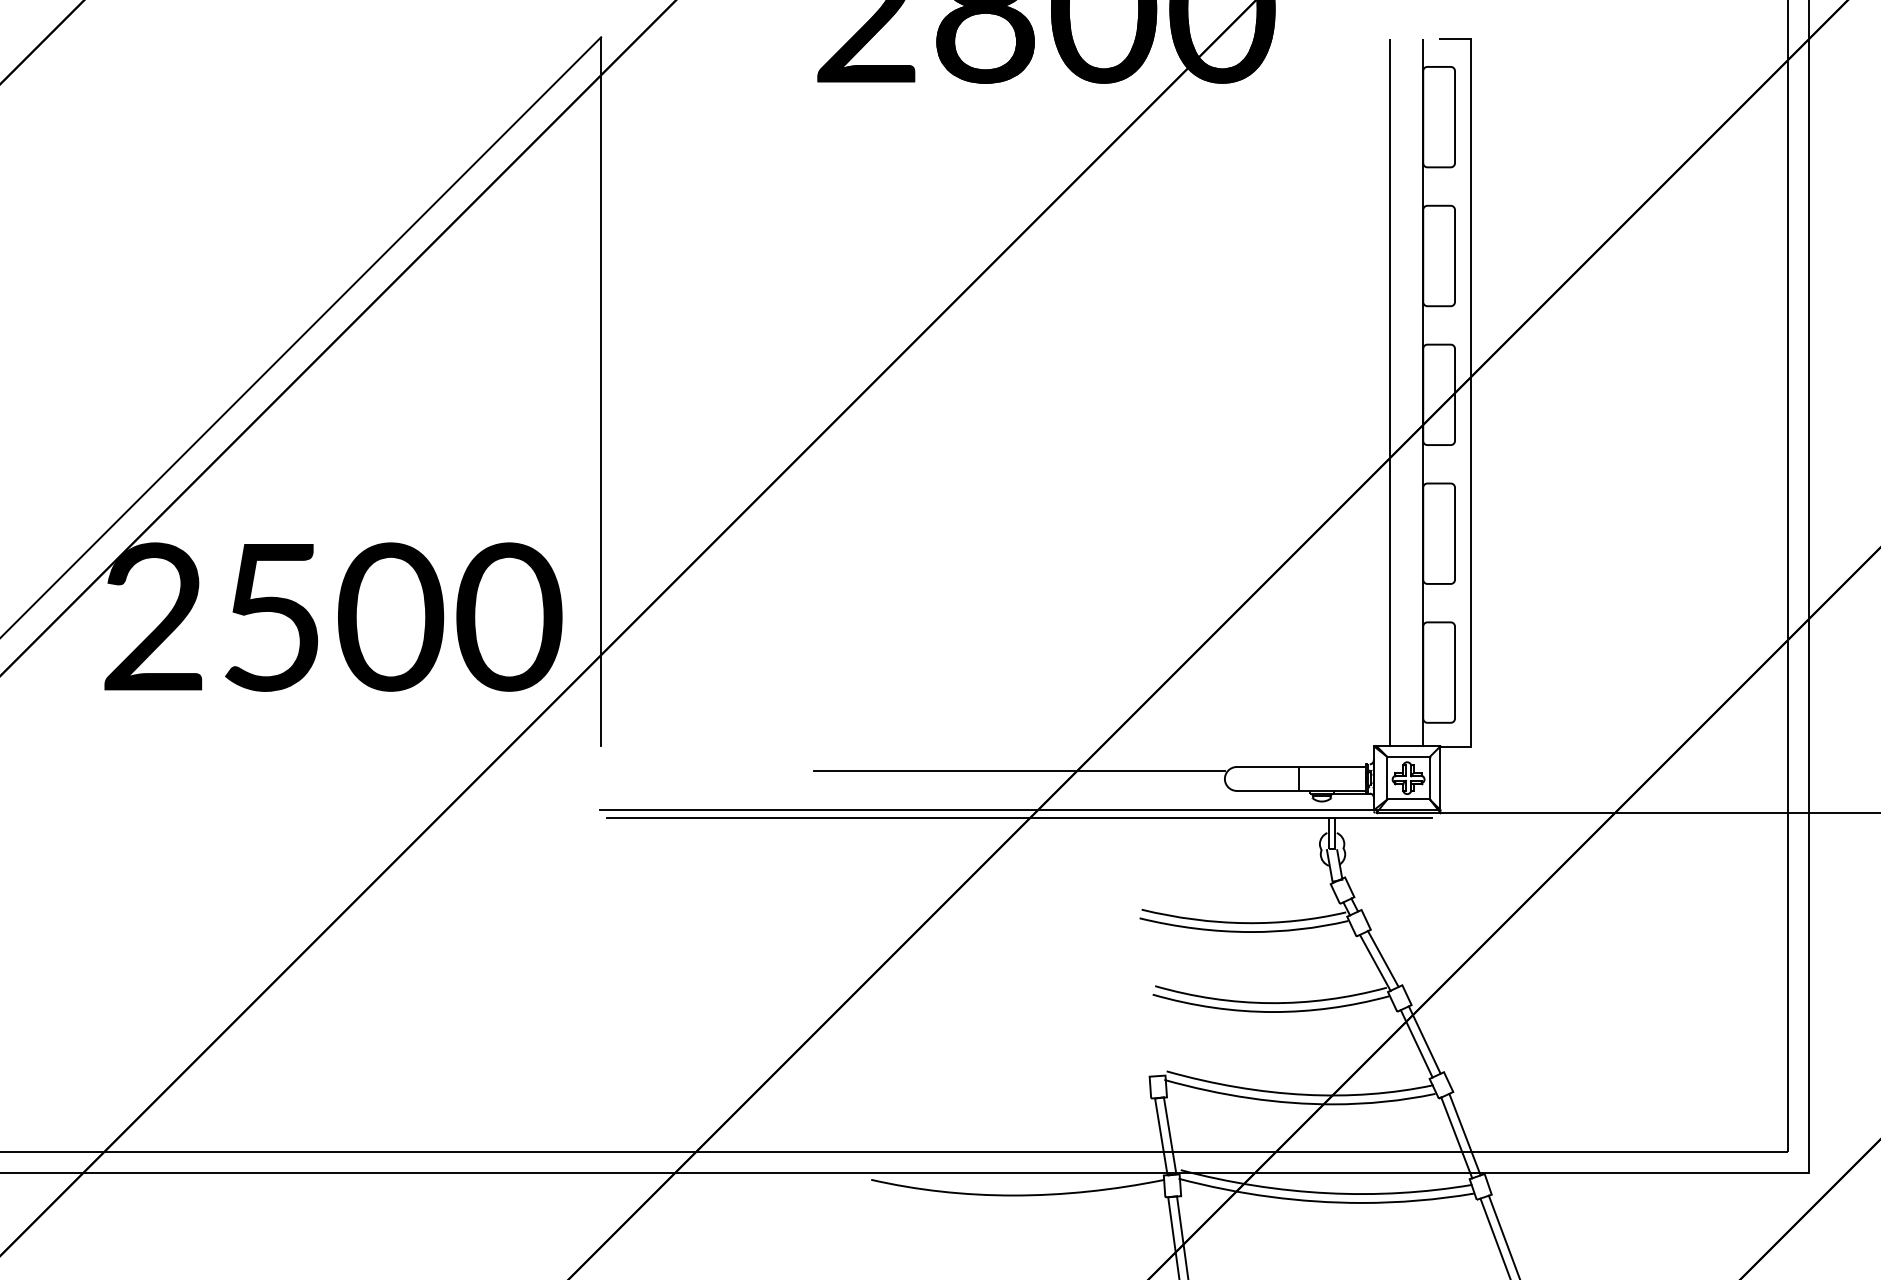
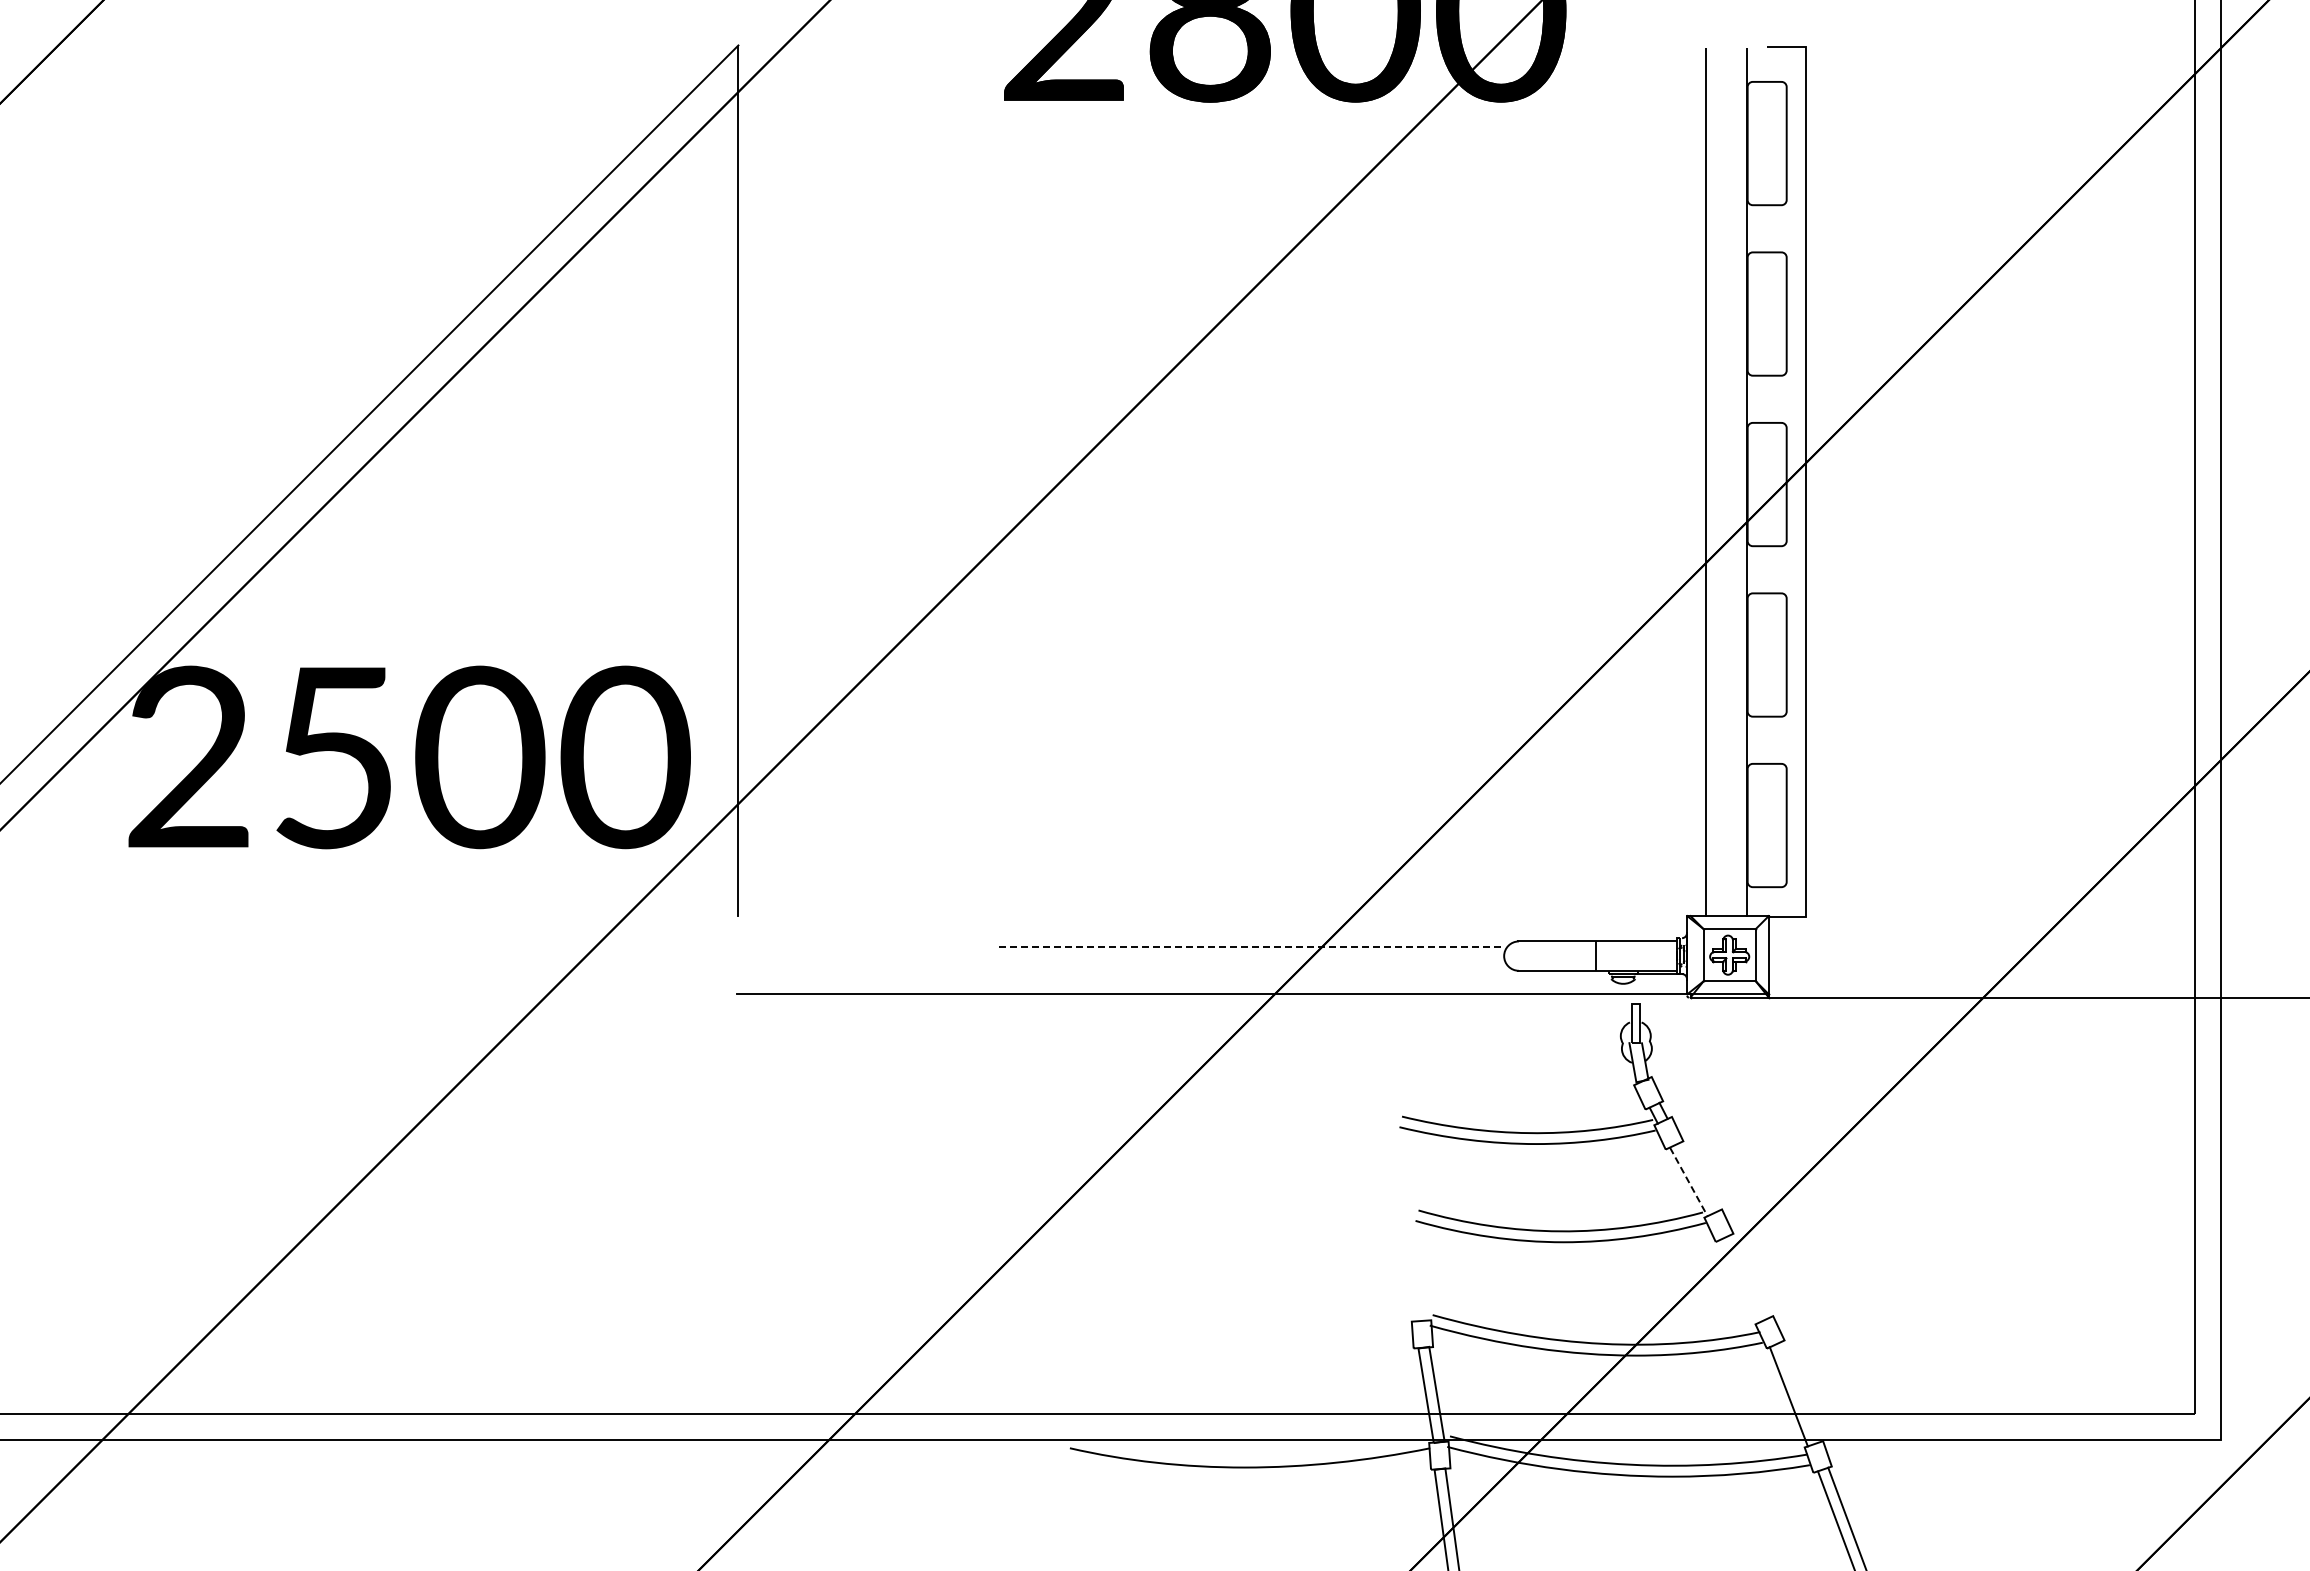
line: (1019, 771) -> (1252, 946), solid -> dashed
line: (1019, 817) -> (1251, 1003), removed
line: (1383, 958) -> (1698, 1176), removed
line: (1375, 963) -> (1689, 1182), solid -> dashed
line: (1424, 1039) -> (1749, 1276), removed
line: (1416, 1043) -> (1739, 1280), removed
line: (1464, 1134) -> (1798, 1392), removed

